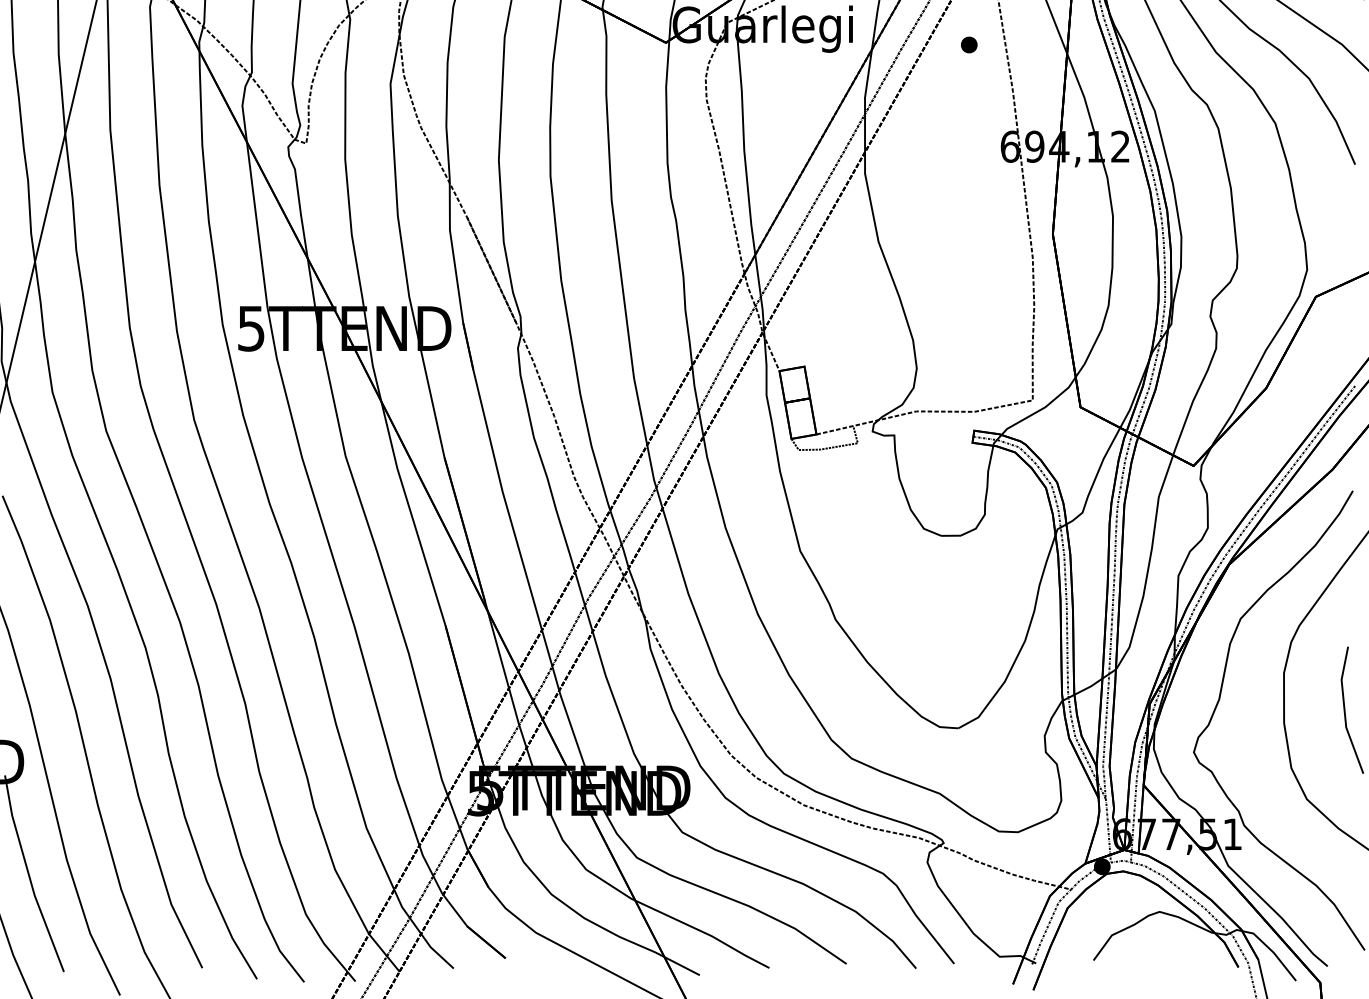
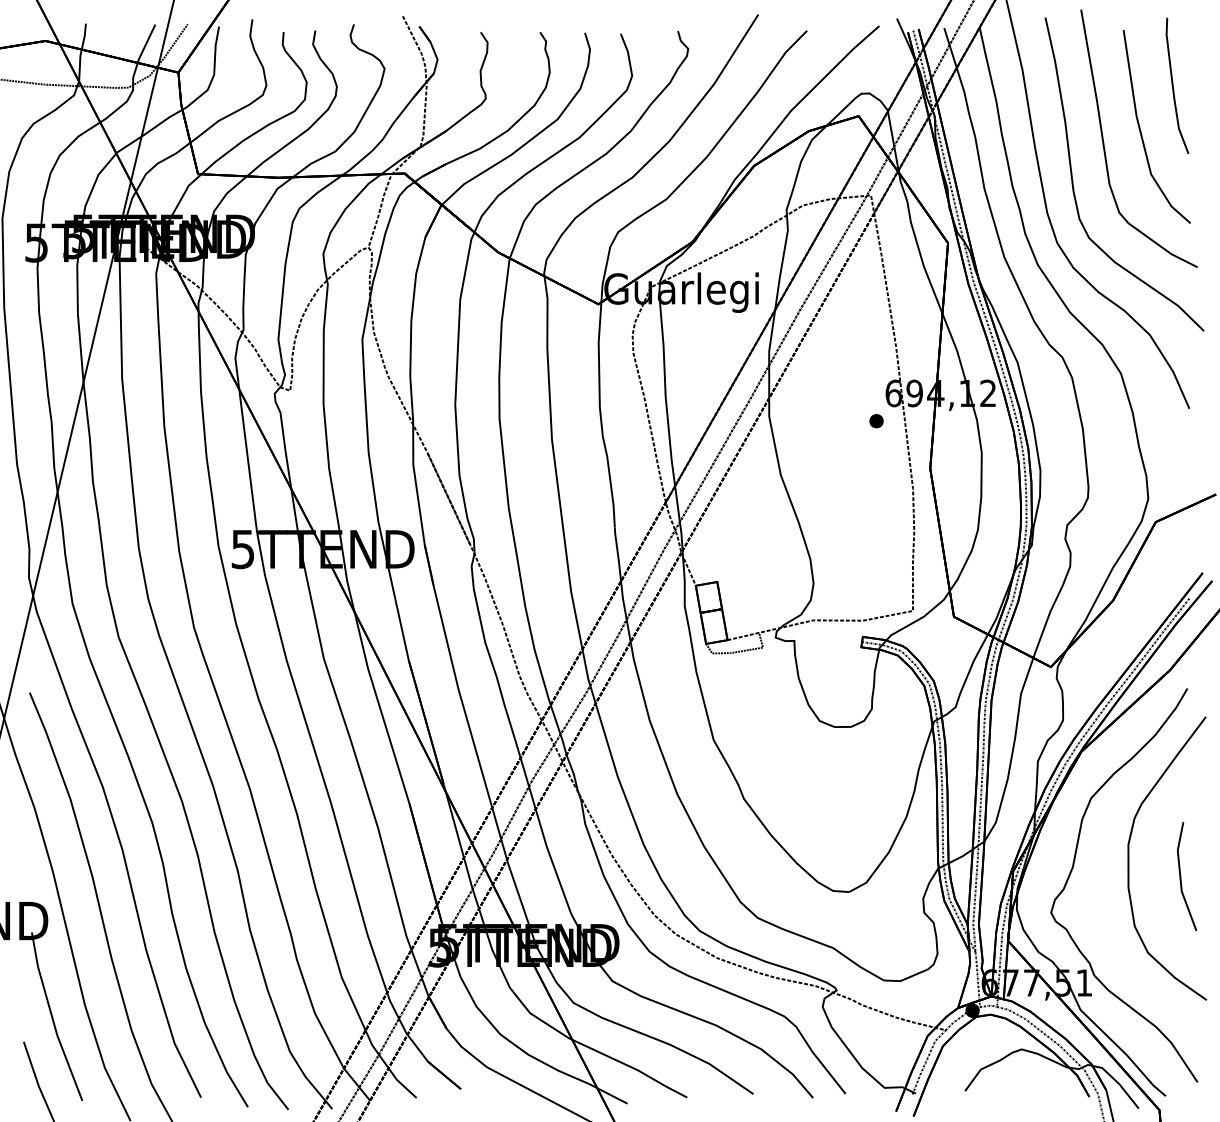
part: (969, 45) -> (876, 421), moved

